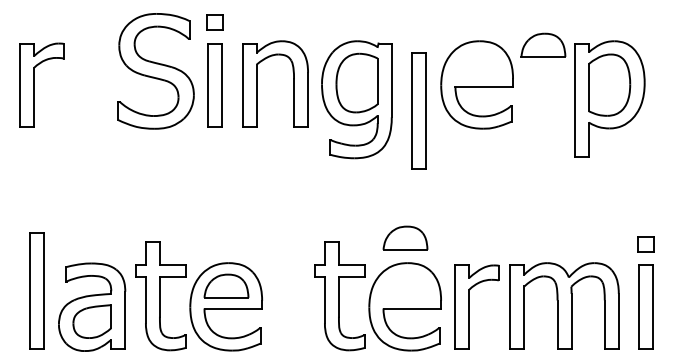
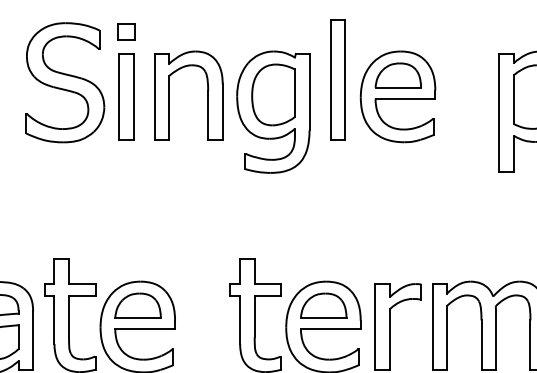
part: (543, 44) -> (398, 74), moved
part: (418, 110) -> (337, 79), moved
part: (405, 237) -> (323, 304), moved

